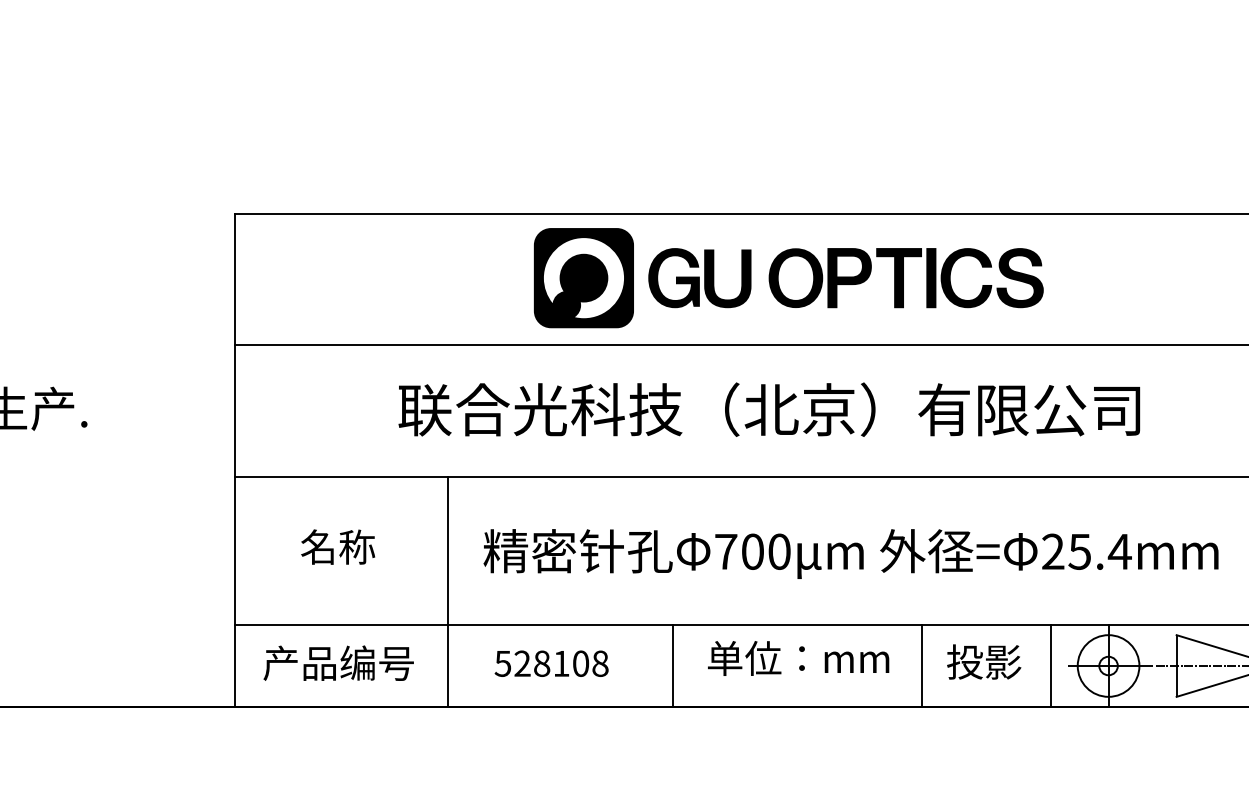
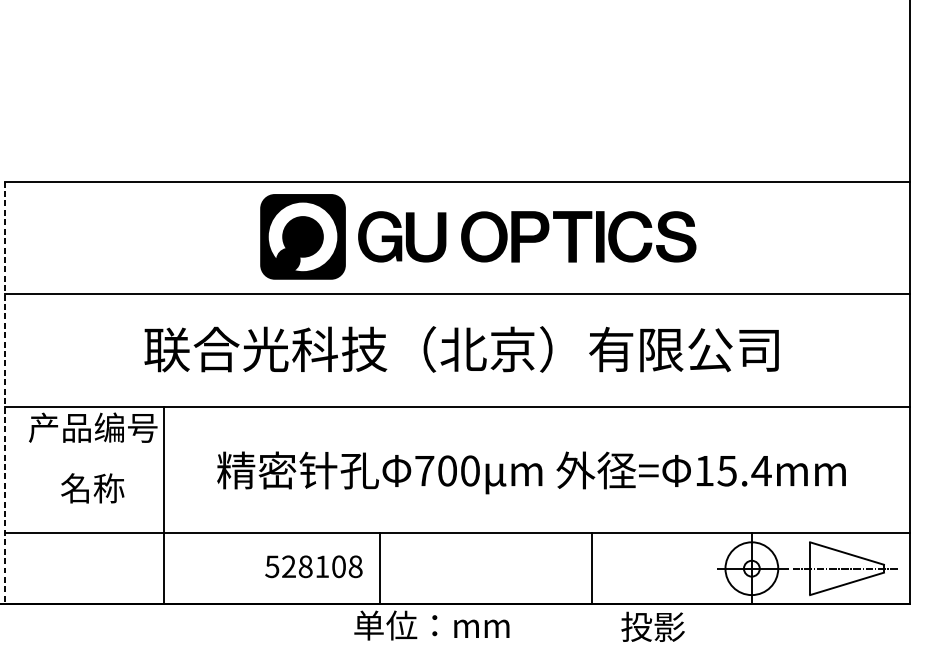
line: (235, 460) -> (4, 392), solid -> dashed
text: (338, 546) -> (93, 487), moved
text: (1053, 551) -> (704, 470), 25.4mm -> 15.4mm
line: (448, 591) -> (164, 504), moved
text: (798, 658) -> (431, 625), moved
text: (984, 661) -> (653, 626), moved
text: (338, 662) -> (93, 427), moved
text: (551, 663) -> (313, 566), moved
line: (1050, 665) -> (702, 568), removed

